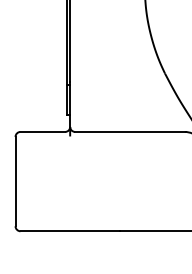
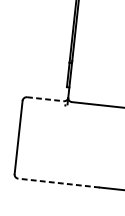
line: (43, 131) -> (46, 98), solid -> dashed
line: (70, 231) -> (59, 183), solid -> dashed

